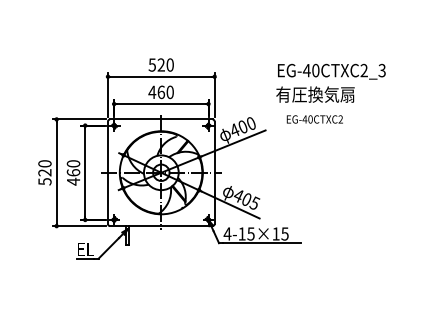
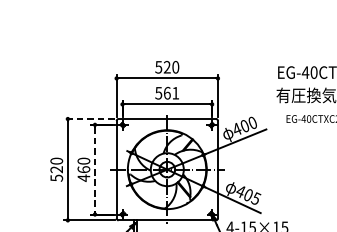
text: (160, 92) -> (166, 93), 460 -> 561
line: (79, 119) -> (89, 119), solid -> dashed
line: (85, 172) -> (95, 169), solid -> dashed

